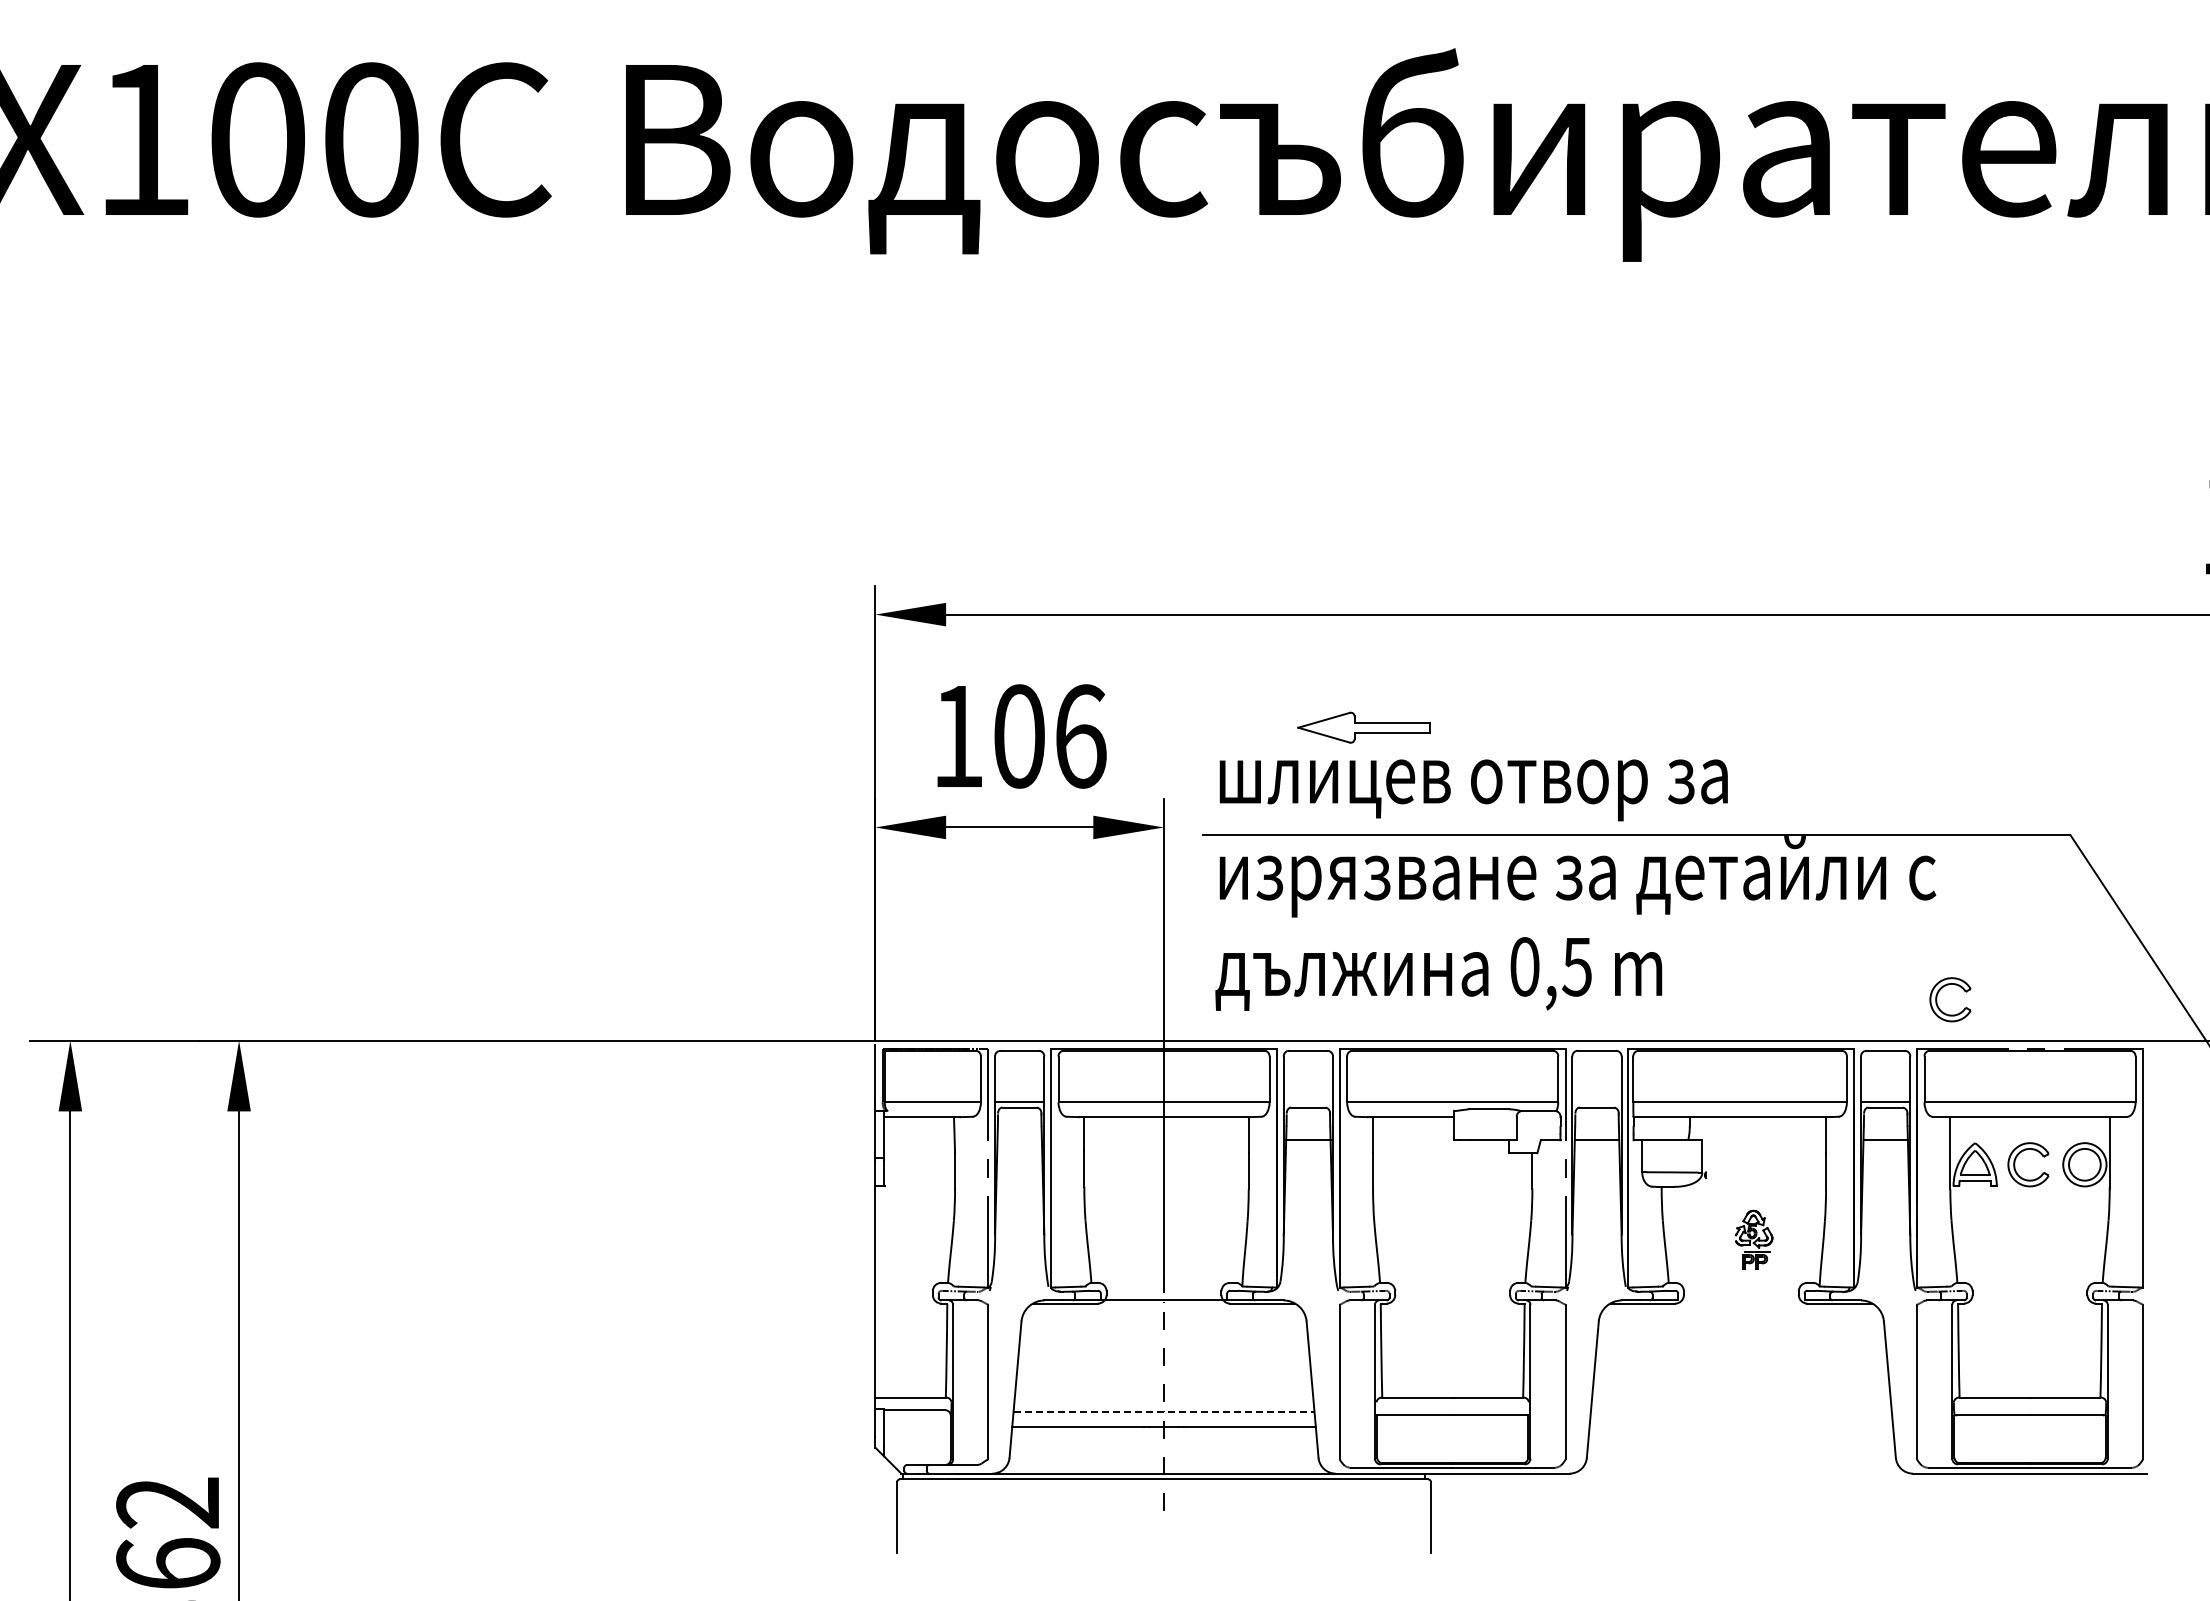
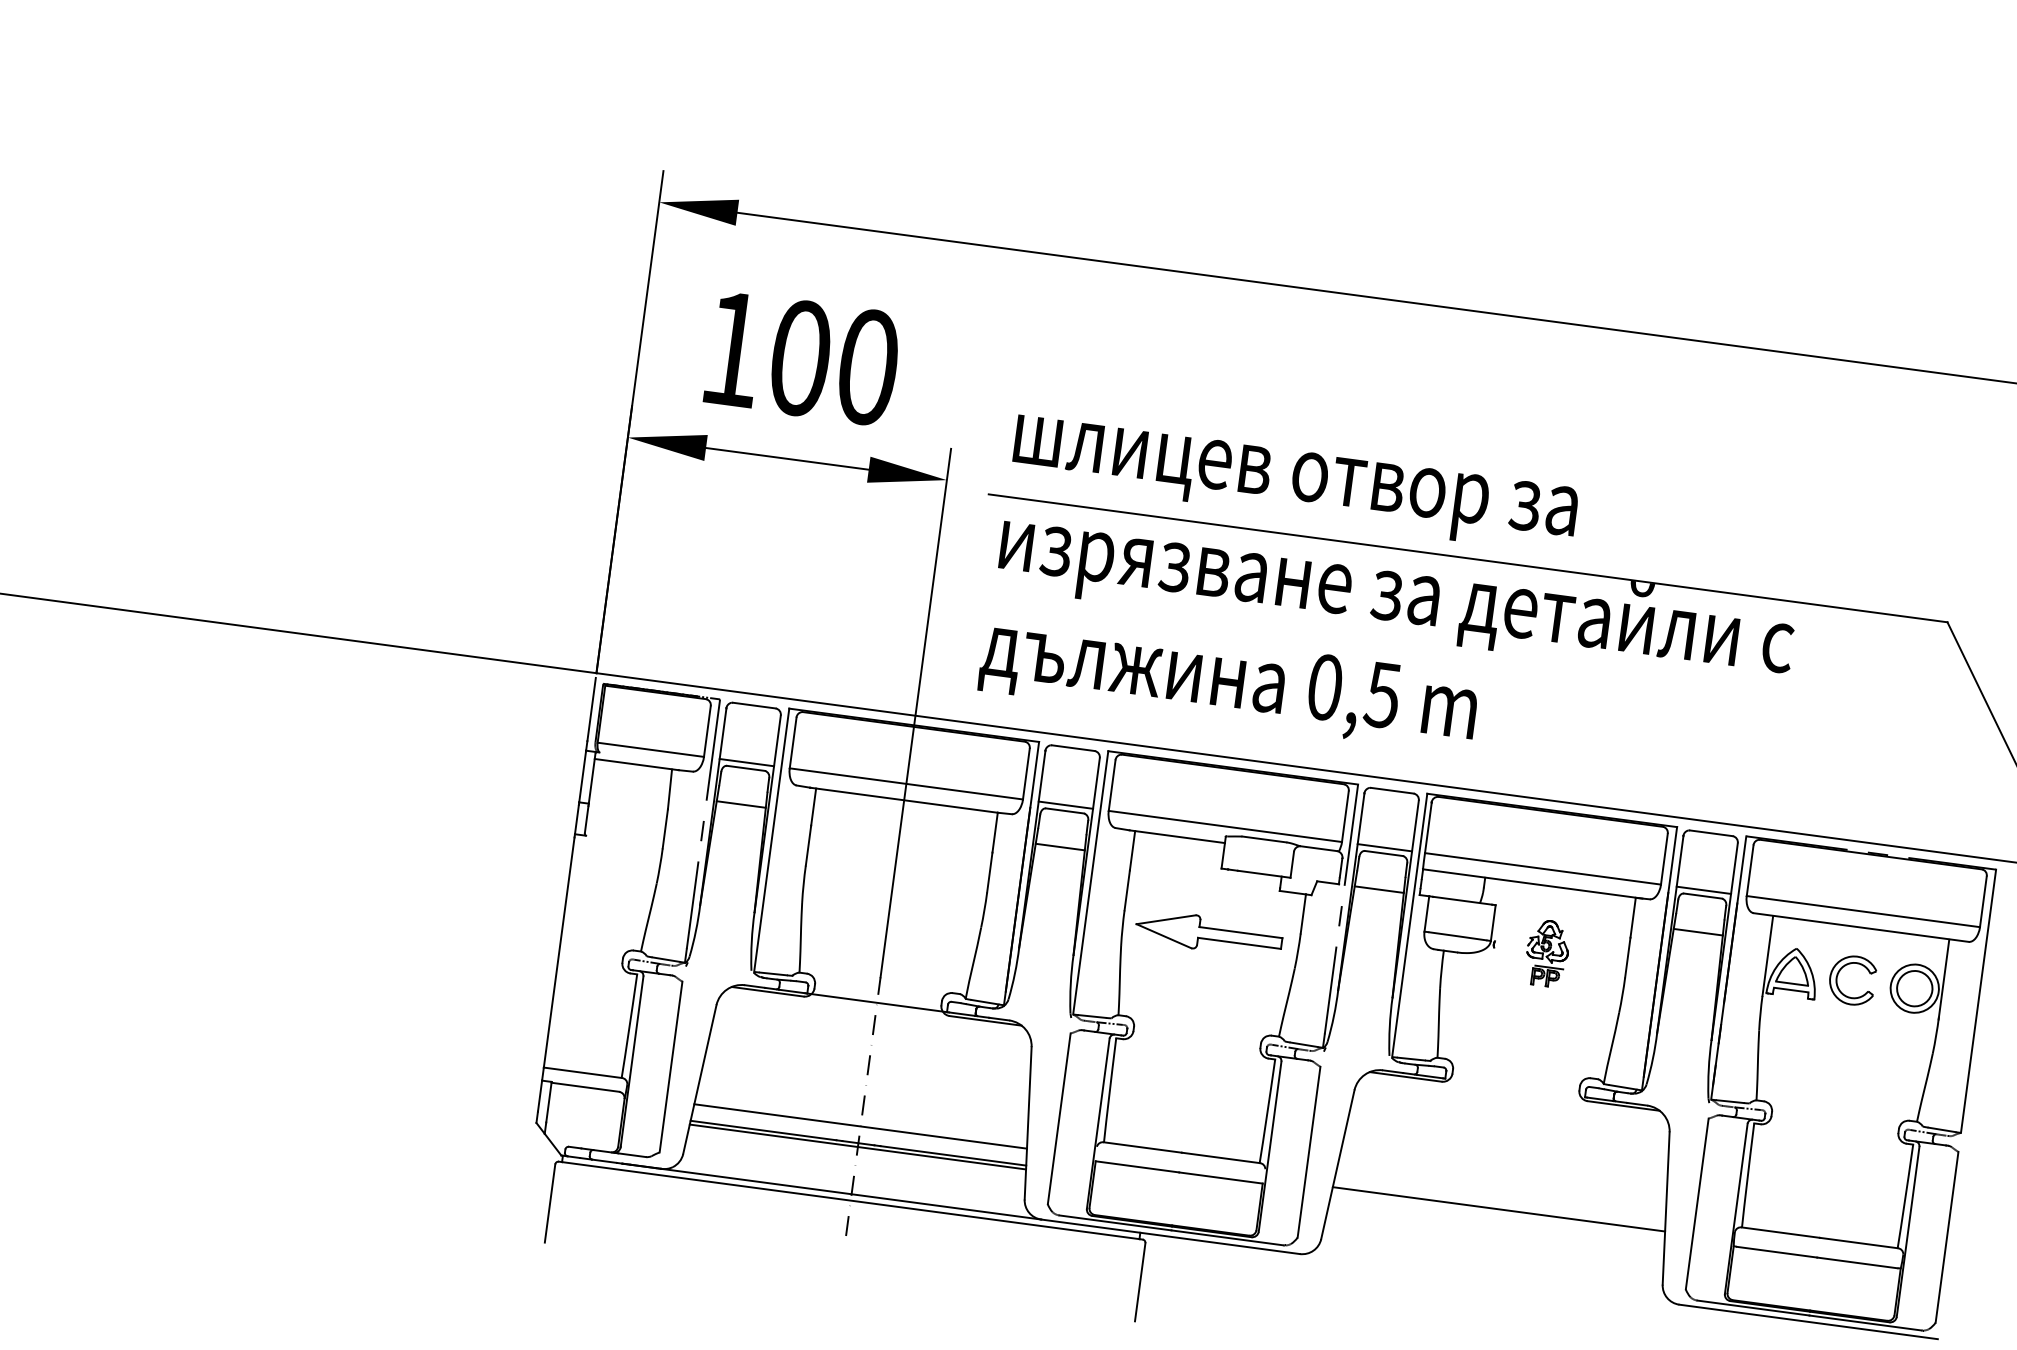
part: (1363, 727) -> (1208, 933), moved
text: (1080, 736) -> (867, 367), 106 -> 100
part: (1938, 994) -> (1778, 778), removed
line: (1307, 1102) -> (1064, 805), added
line: (1596, 1102) -> (1384, 847), added
line: (1019, 1140) -> (741, 804), added
part: (1754, 1239) -> (1547, 952), moved
line: (1741, 1410) -> (1499, 1209), added
line: (1164, 1412) -> (861, 1126), dashed -> solid
line: (1163, 1430) -> (857, 1146), added

